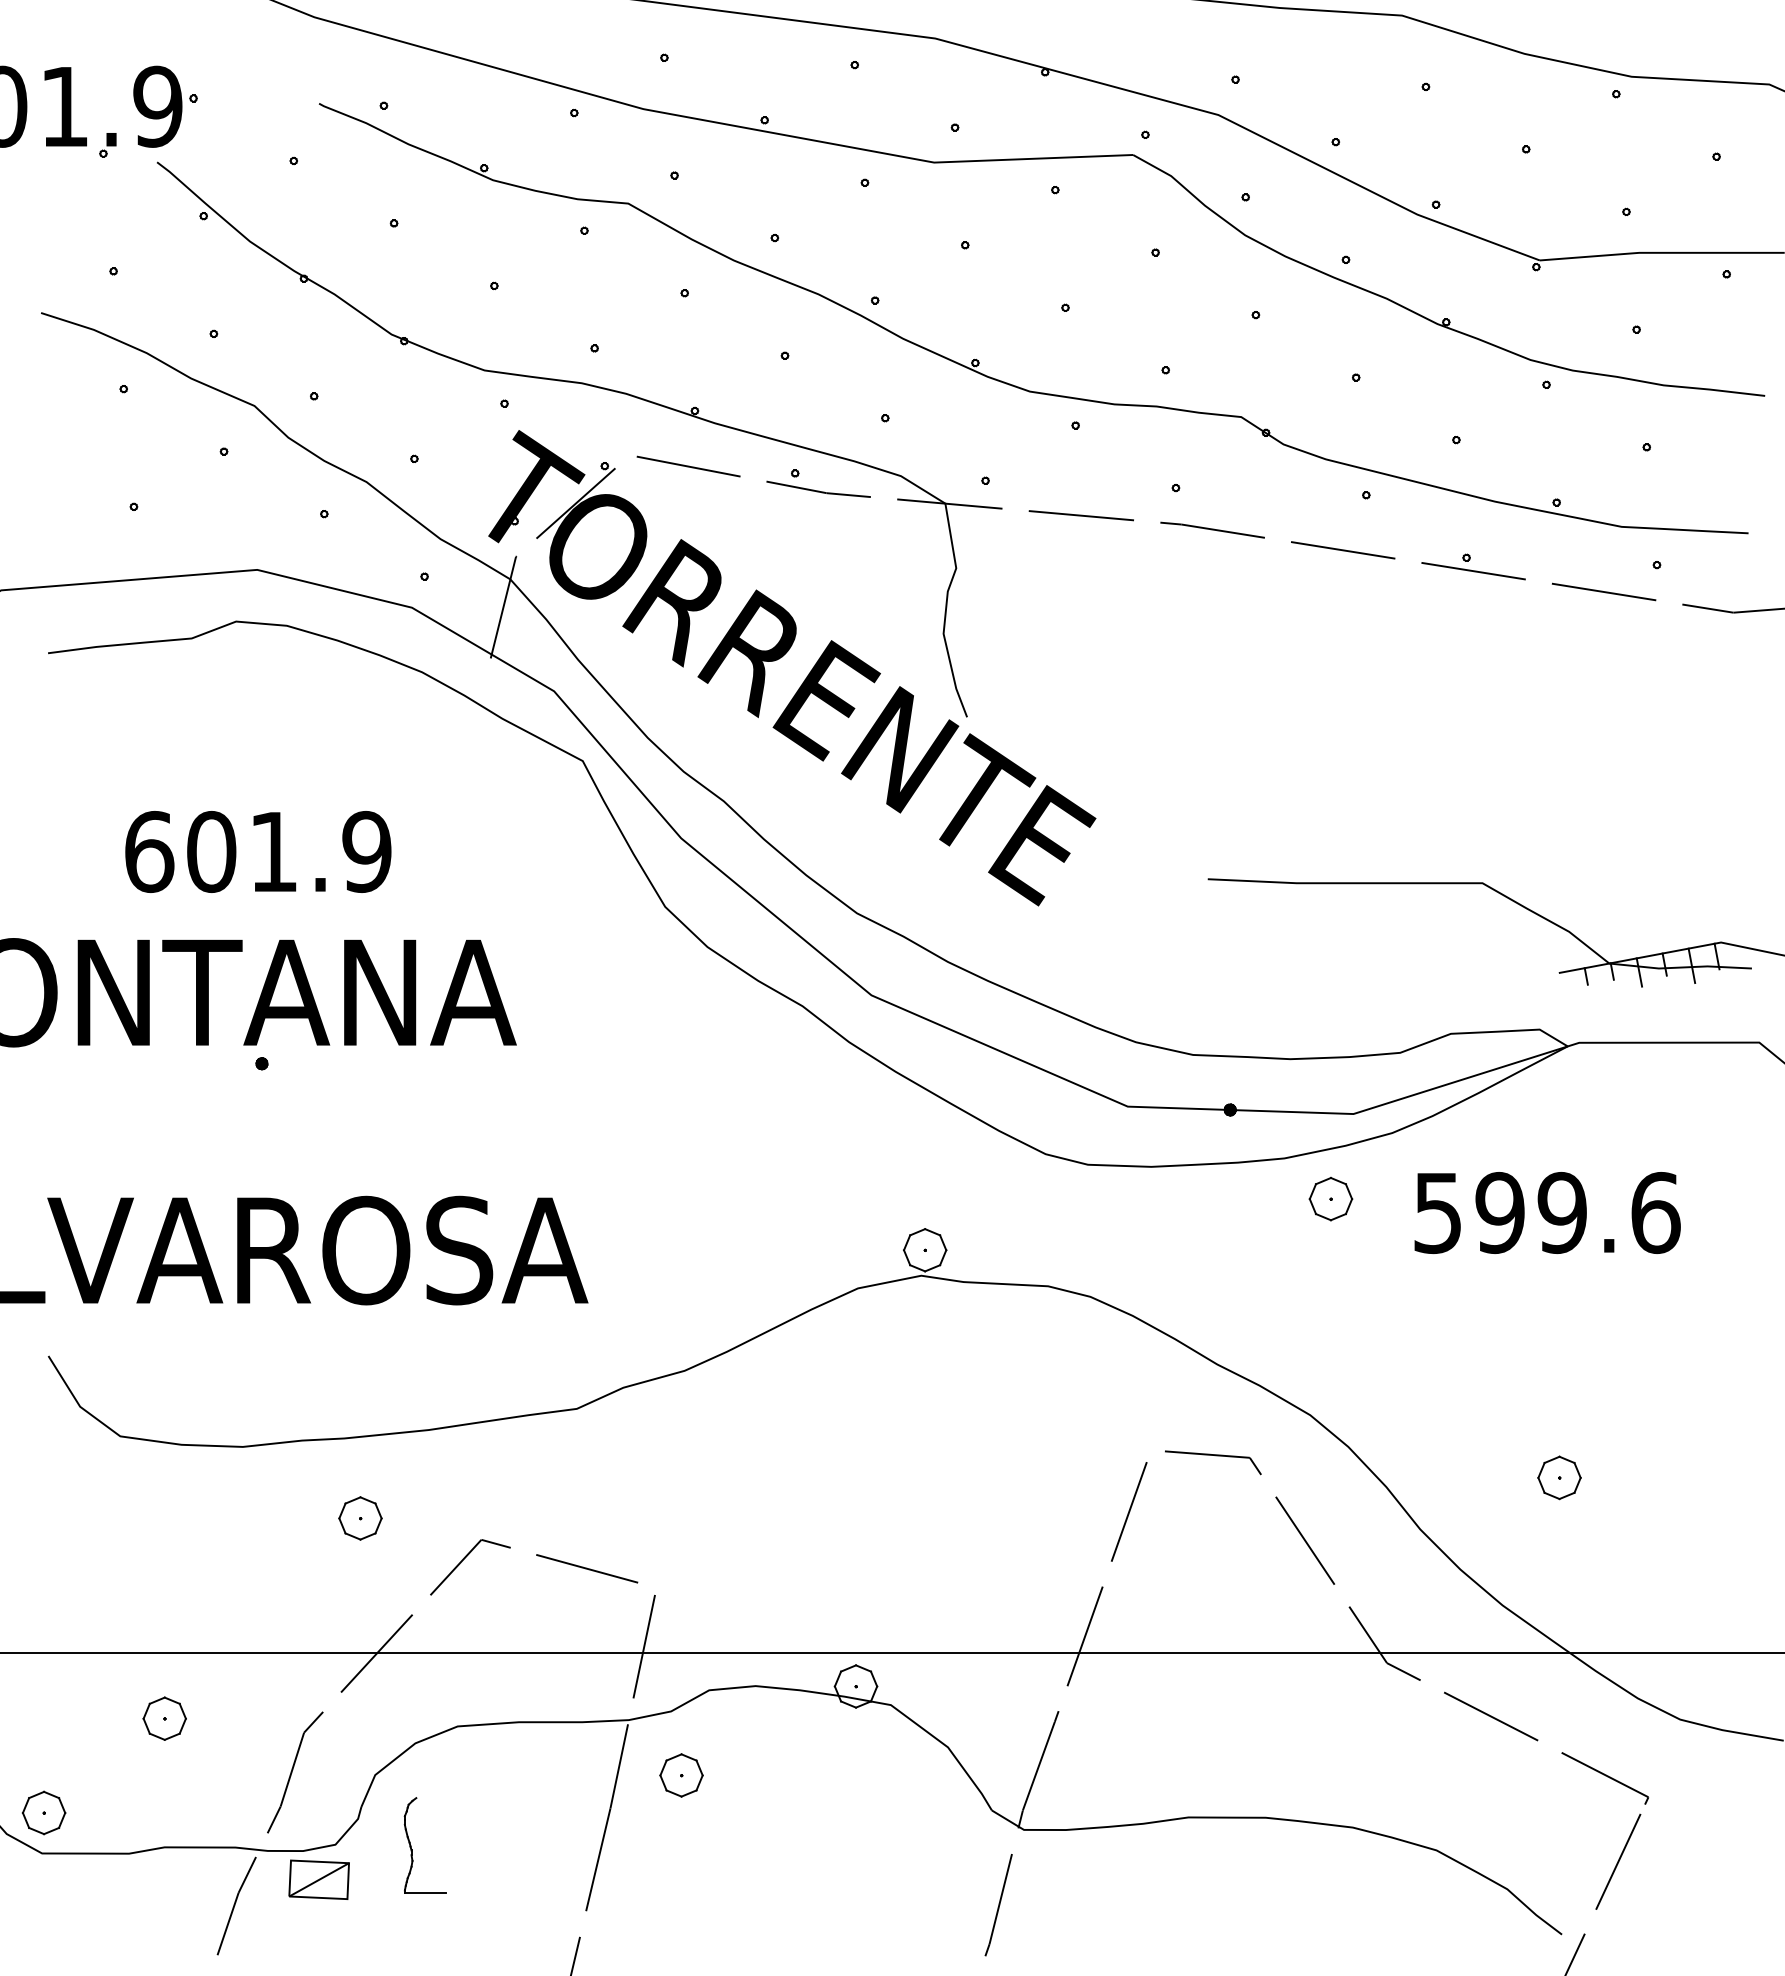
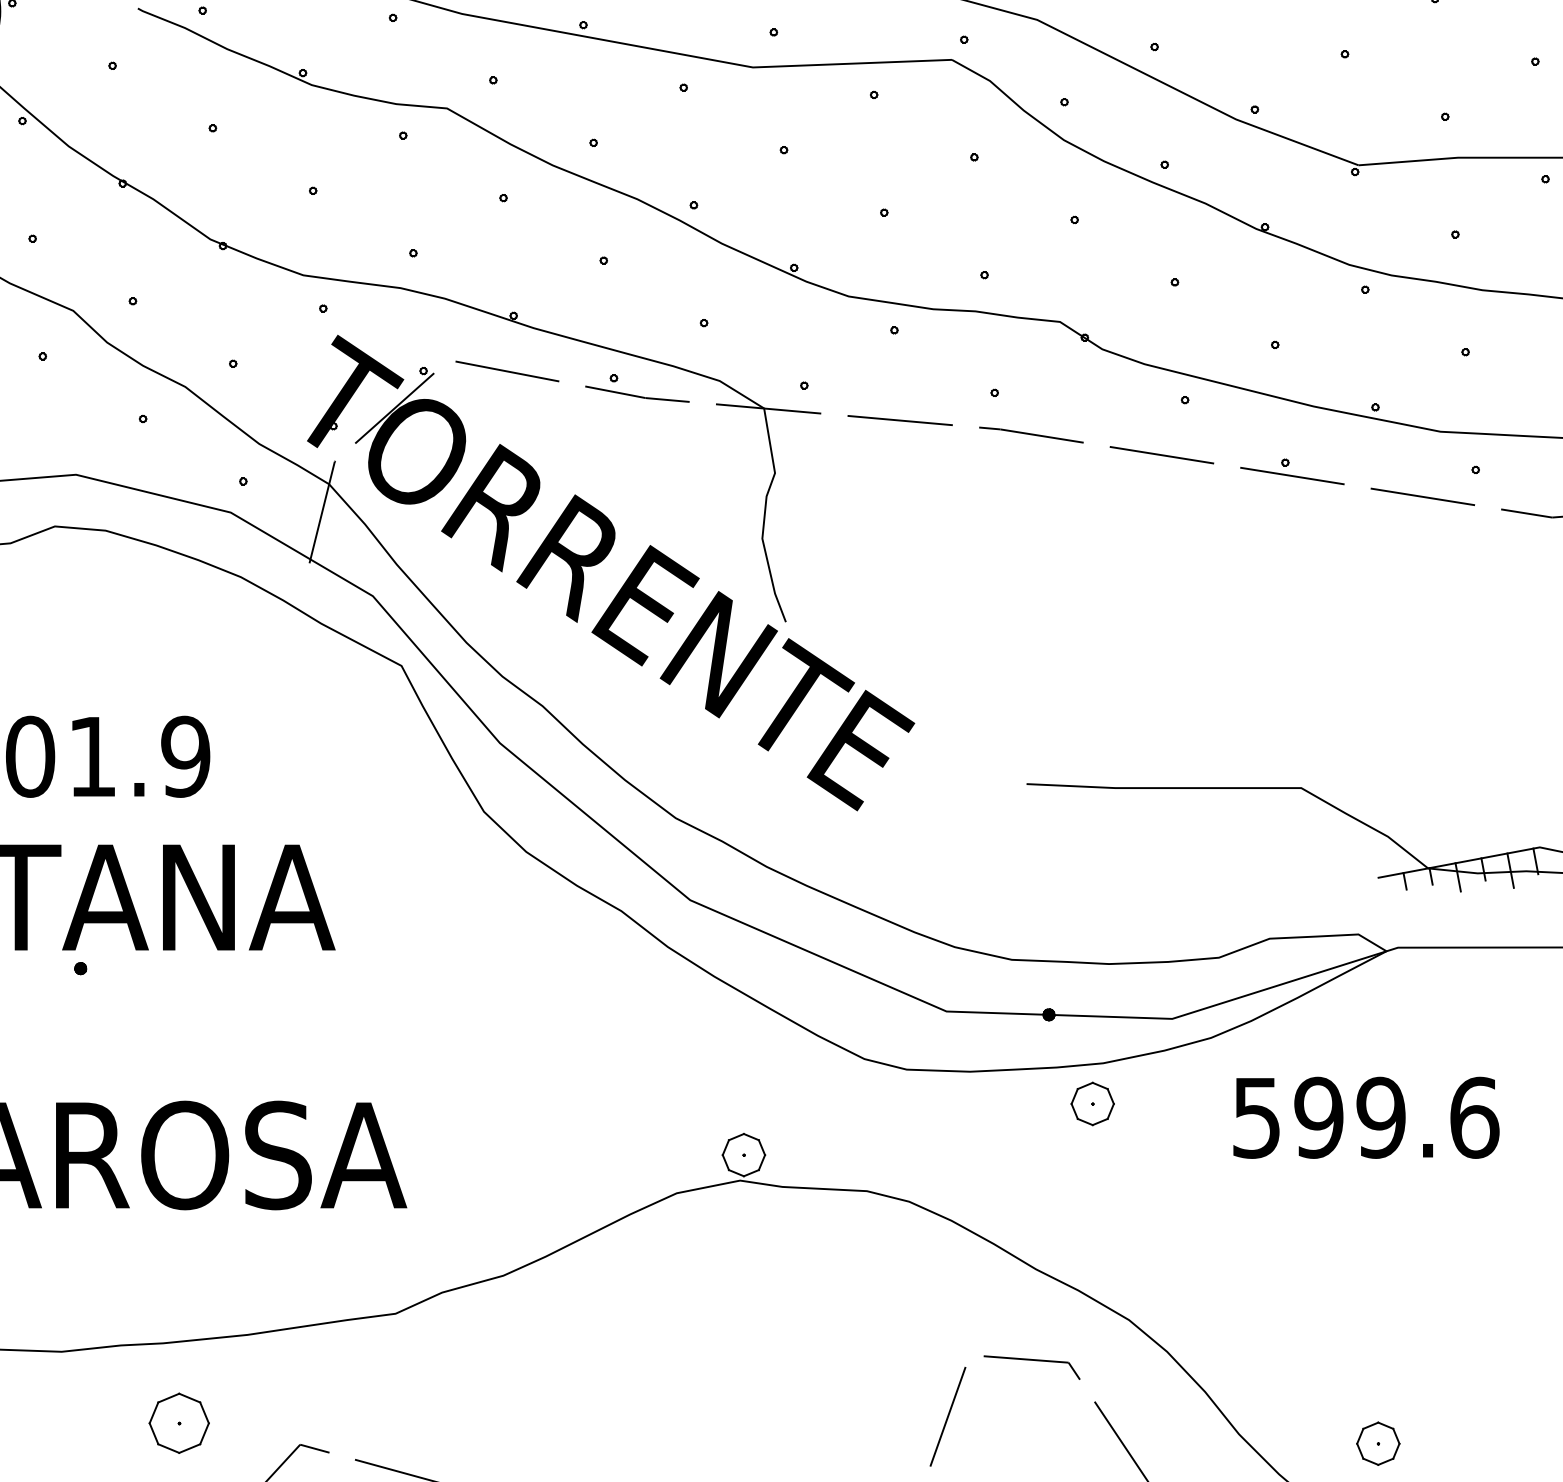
part: (1330, 1199) -> (1092, 1104), moved
part: (1559, 1477) -> (1378, 1443), moved
part: (360, 1518) -> (179, 1423), size x1.4

